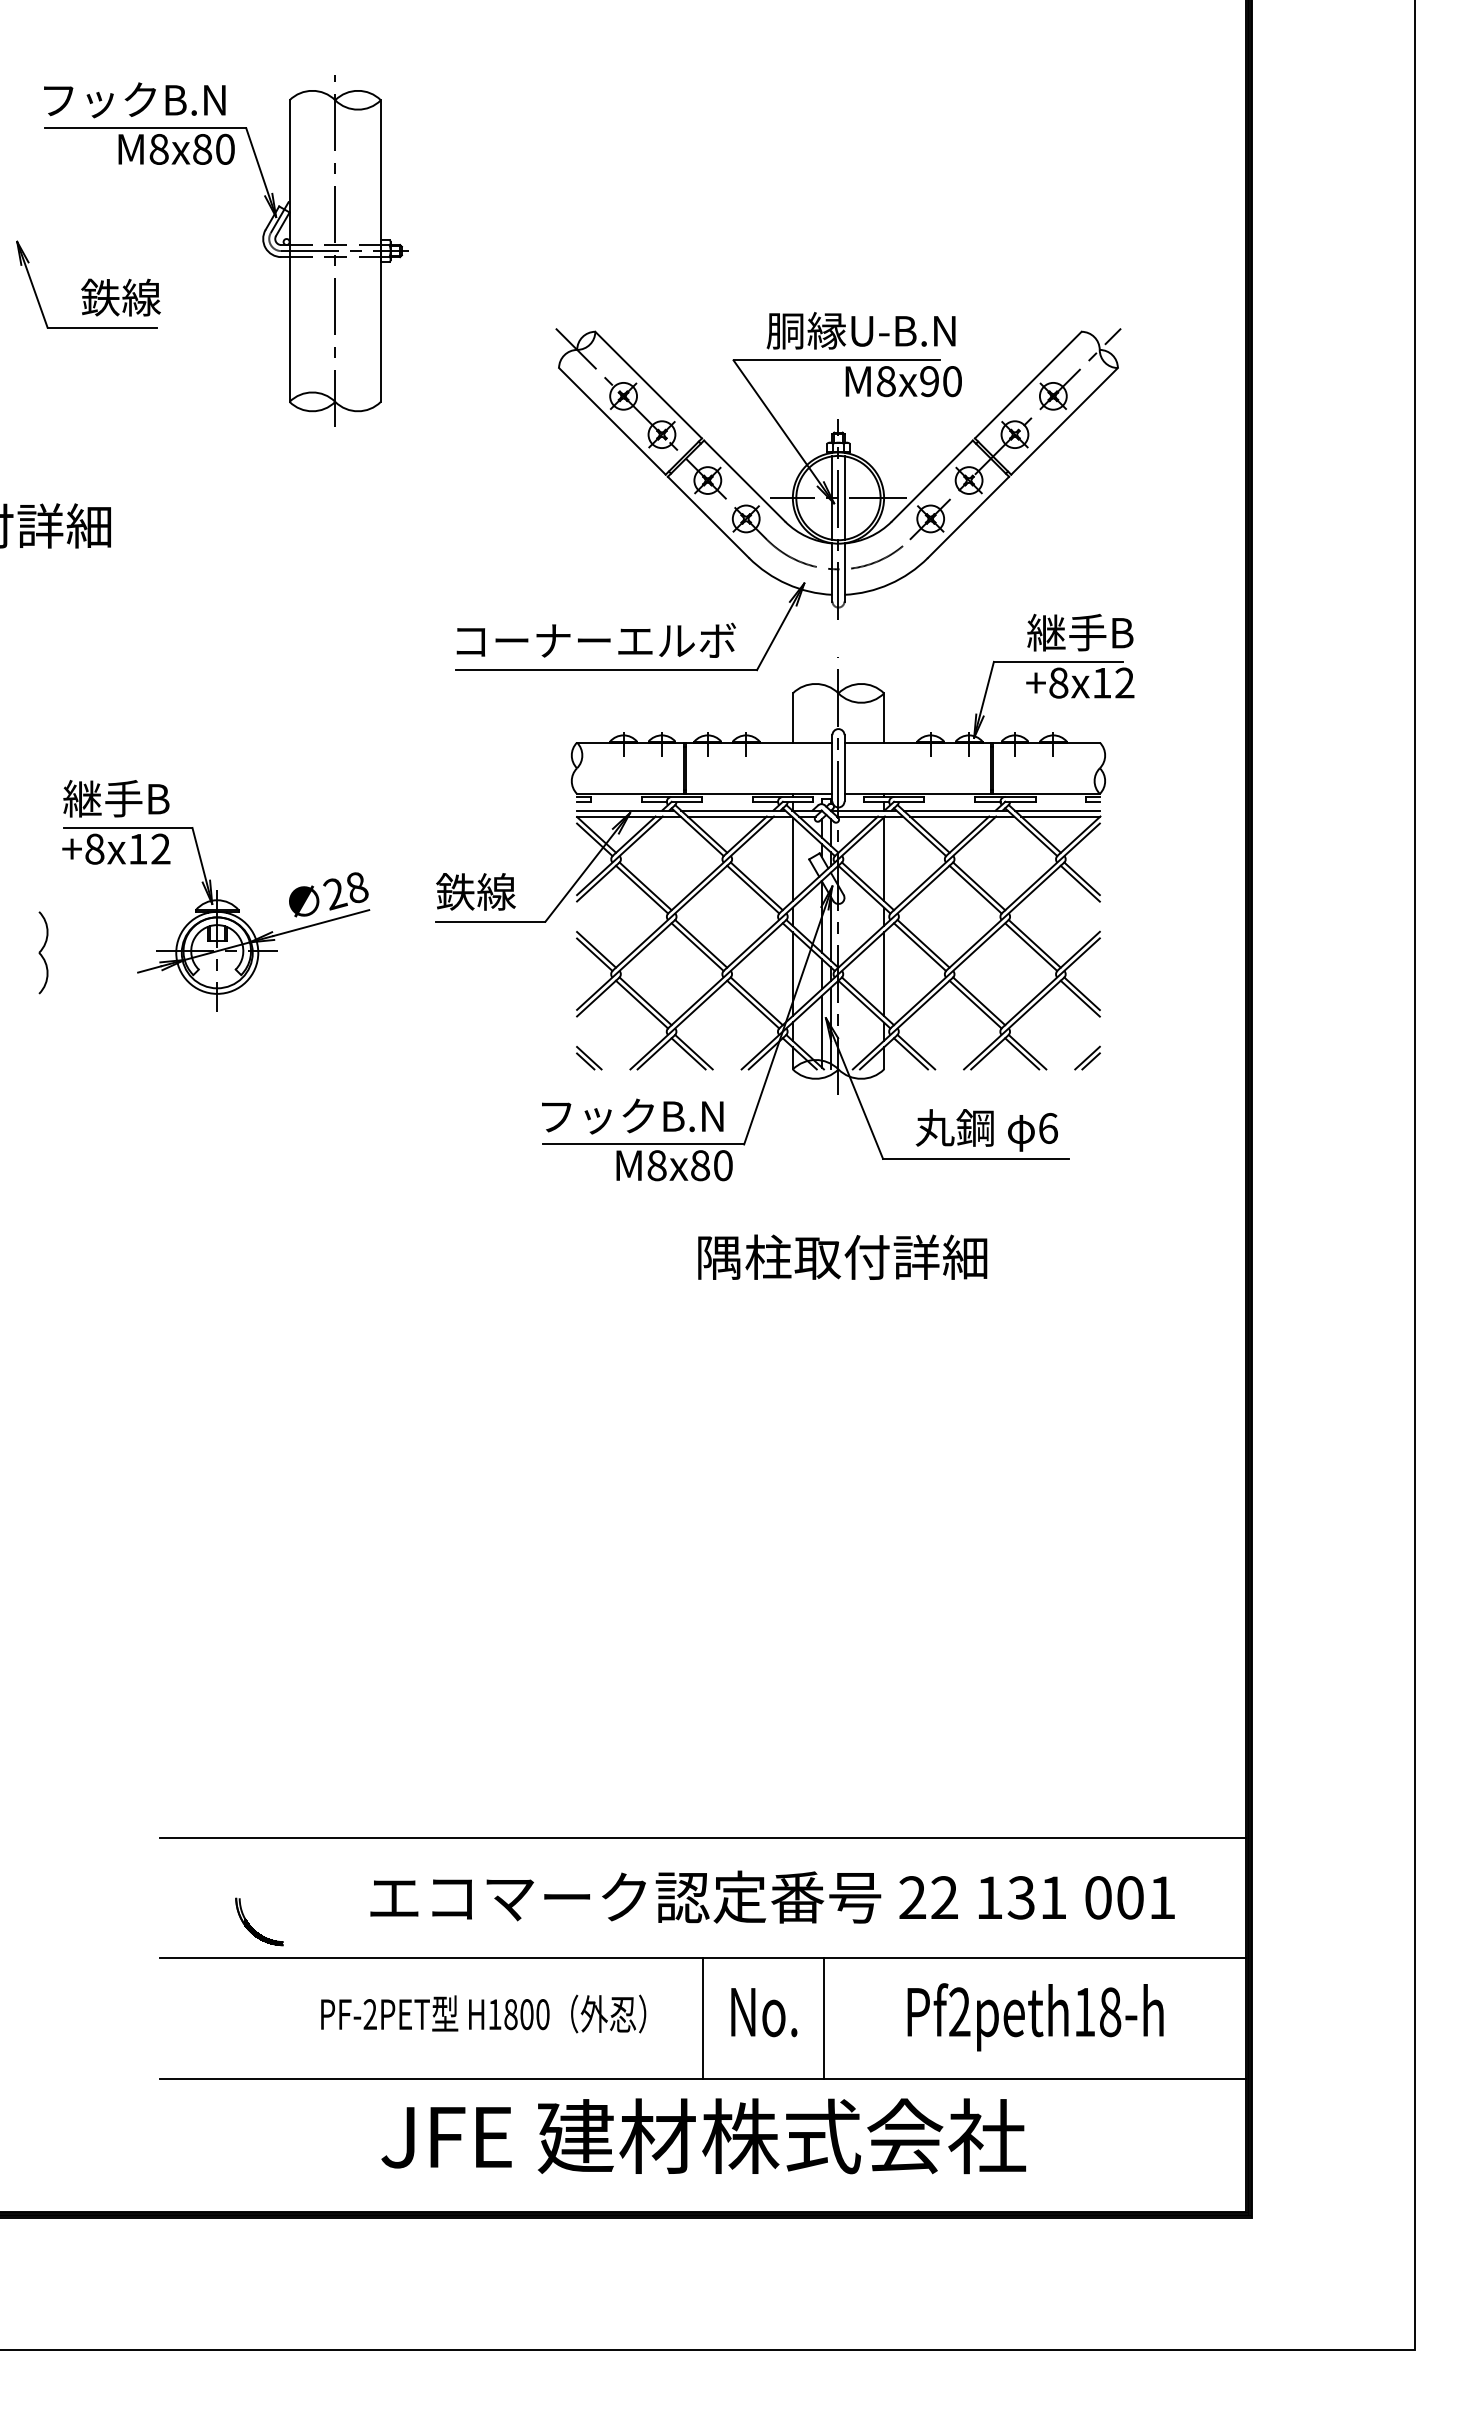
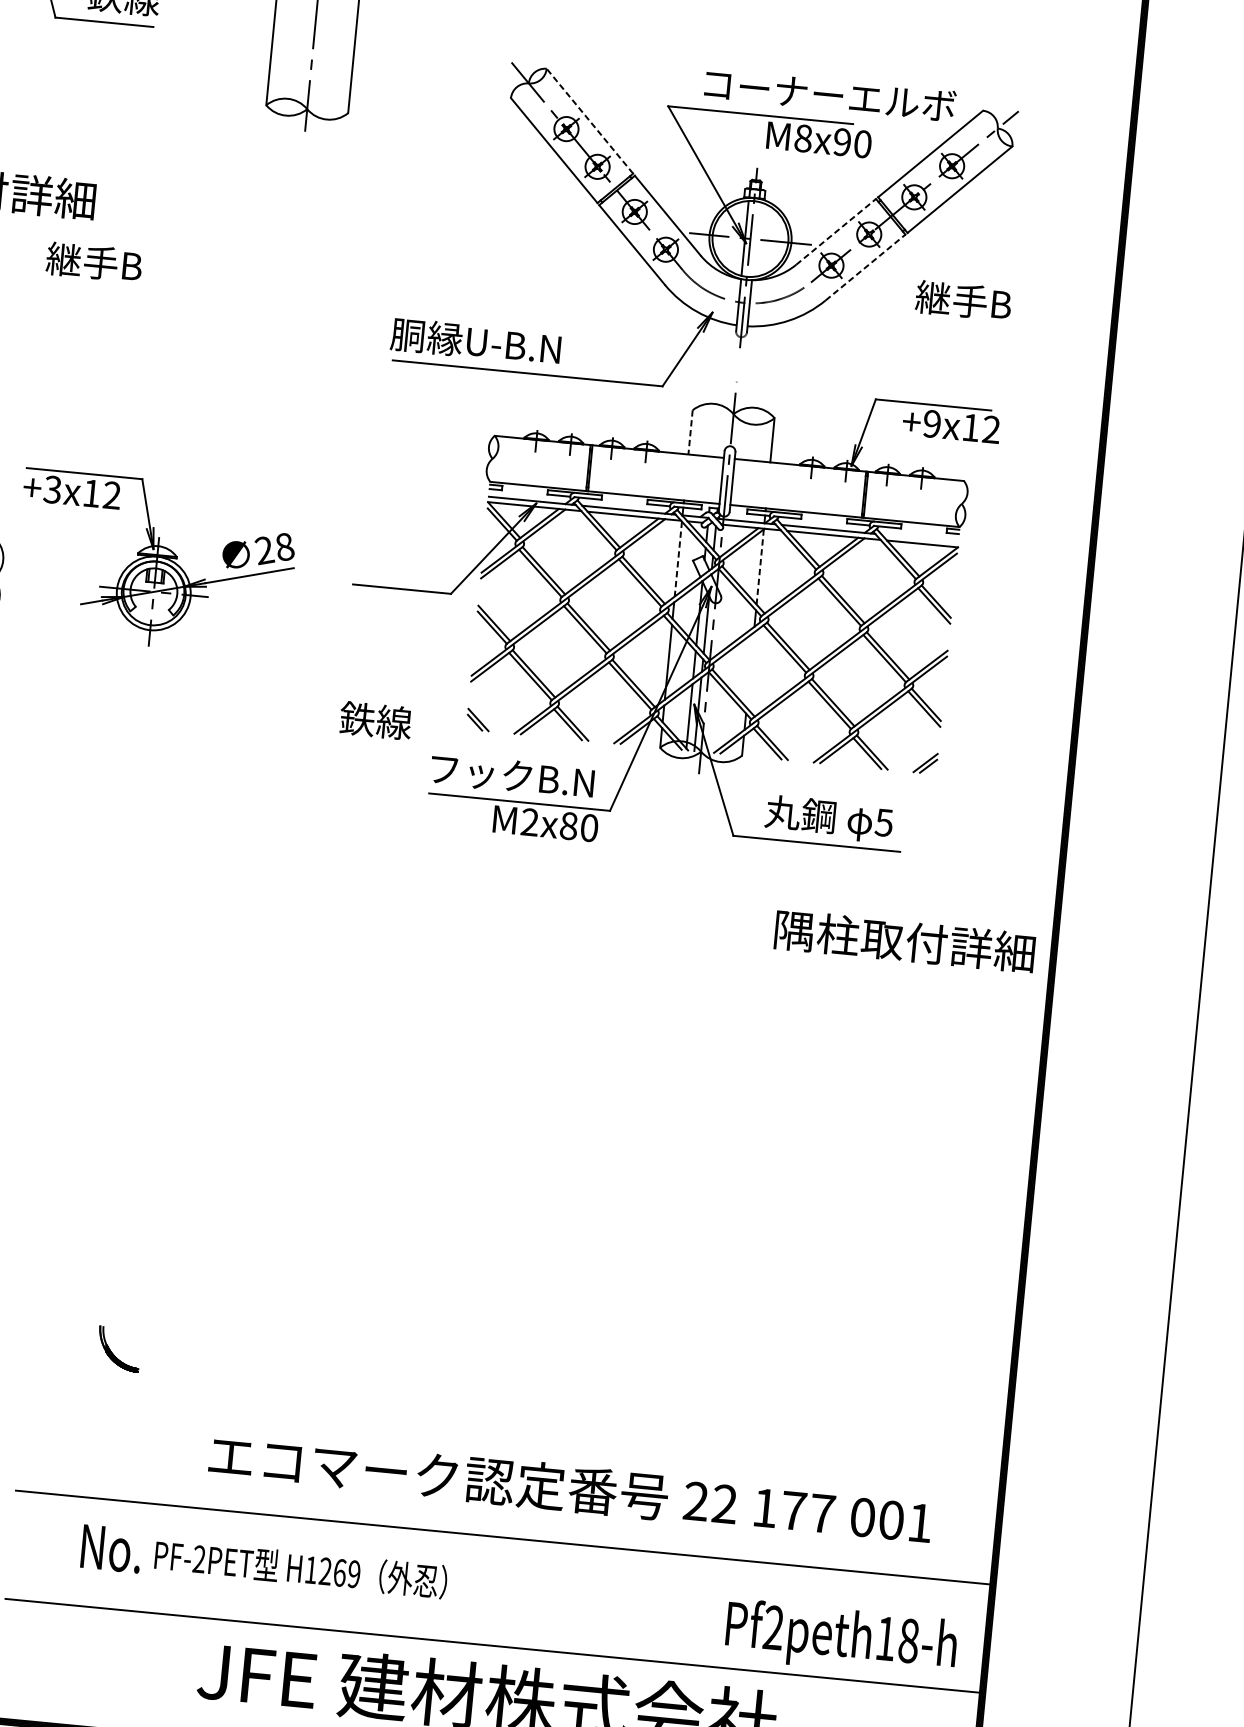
text: (908, 330) -> (827, 94), 胴縁U-B.N -> コーナーエルボ
line: (648, 384) -> (589, 120), solid -> dashed
line: (932, 480) -> (836, 231), solid -> dashed
line: (844, 497) -> (755, 238), removed
line: (968, 517) -> (865, 267), solid -> dashed
text: (1080, 632) -> (963, 300), moved
text: (593, 640) -> (518, 345), コーナーエルボ -> 胴縁U-B.N
text: (1058, 682) -> (932, 423), +8x12 -> +9x12
line: (792, 718) -> (690, 432), solid -> dashed
text: (116, 798) -> (94, 262), moved
line: (1056, 810) -> (919, 538), removed
text: (94, 848) -> (52, 489), +8x12 -> +3x12
line: (792, 859) -> (678, 559), solid -> dashed
line: (884, 859) -> (760, 567), solid -> dashed
text: (475, 891) -> (375, 720), moved
line: (884, 974) -> (750, 670), removed
text: (1048, 1128) -> (884, 822), 6 -> 5
text: (656, 1165) -> (529, 822), M8x80 -> M2x80
text: (842, 1256) -> (904, 940), moved
line: (703, 1837) -> (513, 1429), removed
text: (1036, 1897) -> (807, 1511), 131 -> 177
part: (252, 1927) -> (112, 1353), moved
text: (764, 2012) -> (111, 1549), moved
text: (526, 2014) -> (339, 1572), H1800 -> H1269
text: (1035, 2017) -> (841, 1639), moved
line: (703, 2018) -> (498, 1591), removed
line: (824, 2018) -> (606, 1602), removed

